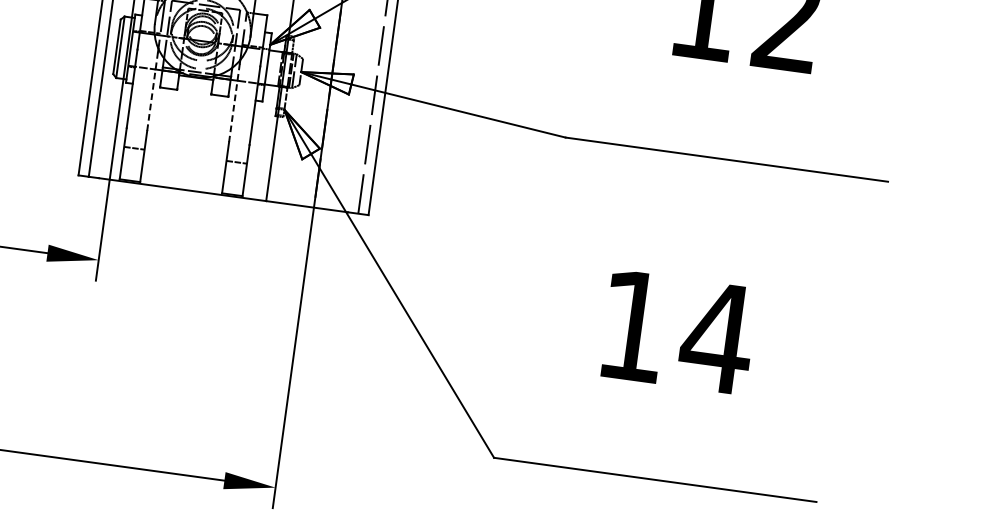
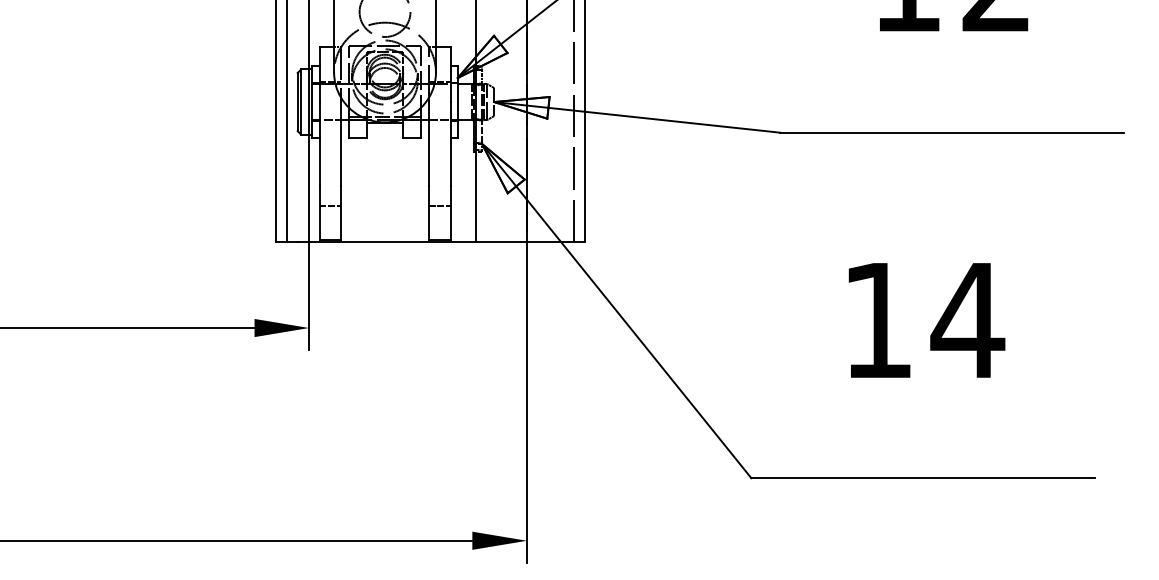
line: (152, 91) -> (341, 143), dashed -> solid
line: (234, 102) -> (428, 143), dashed -> solid

